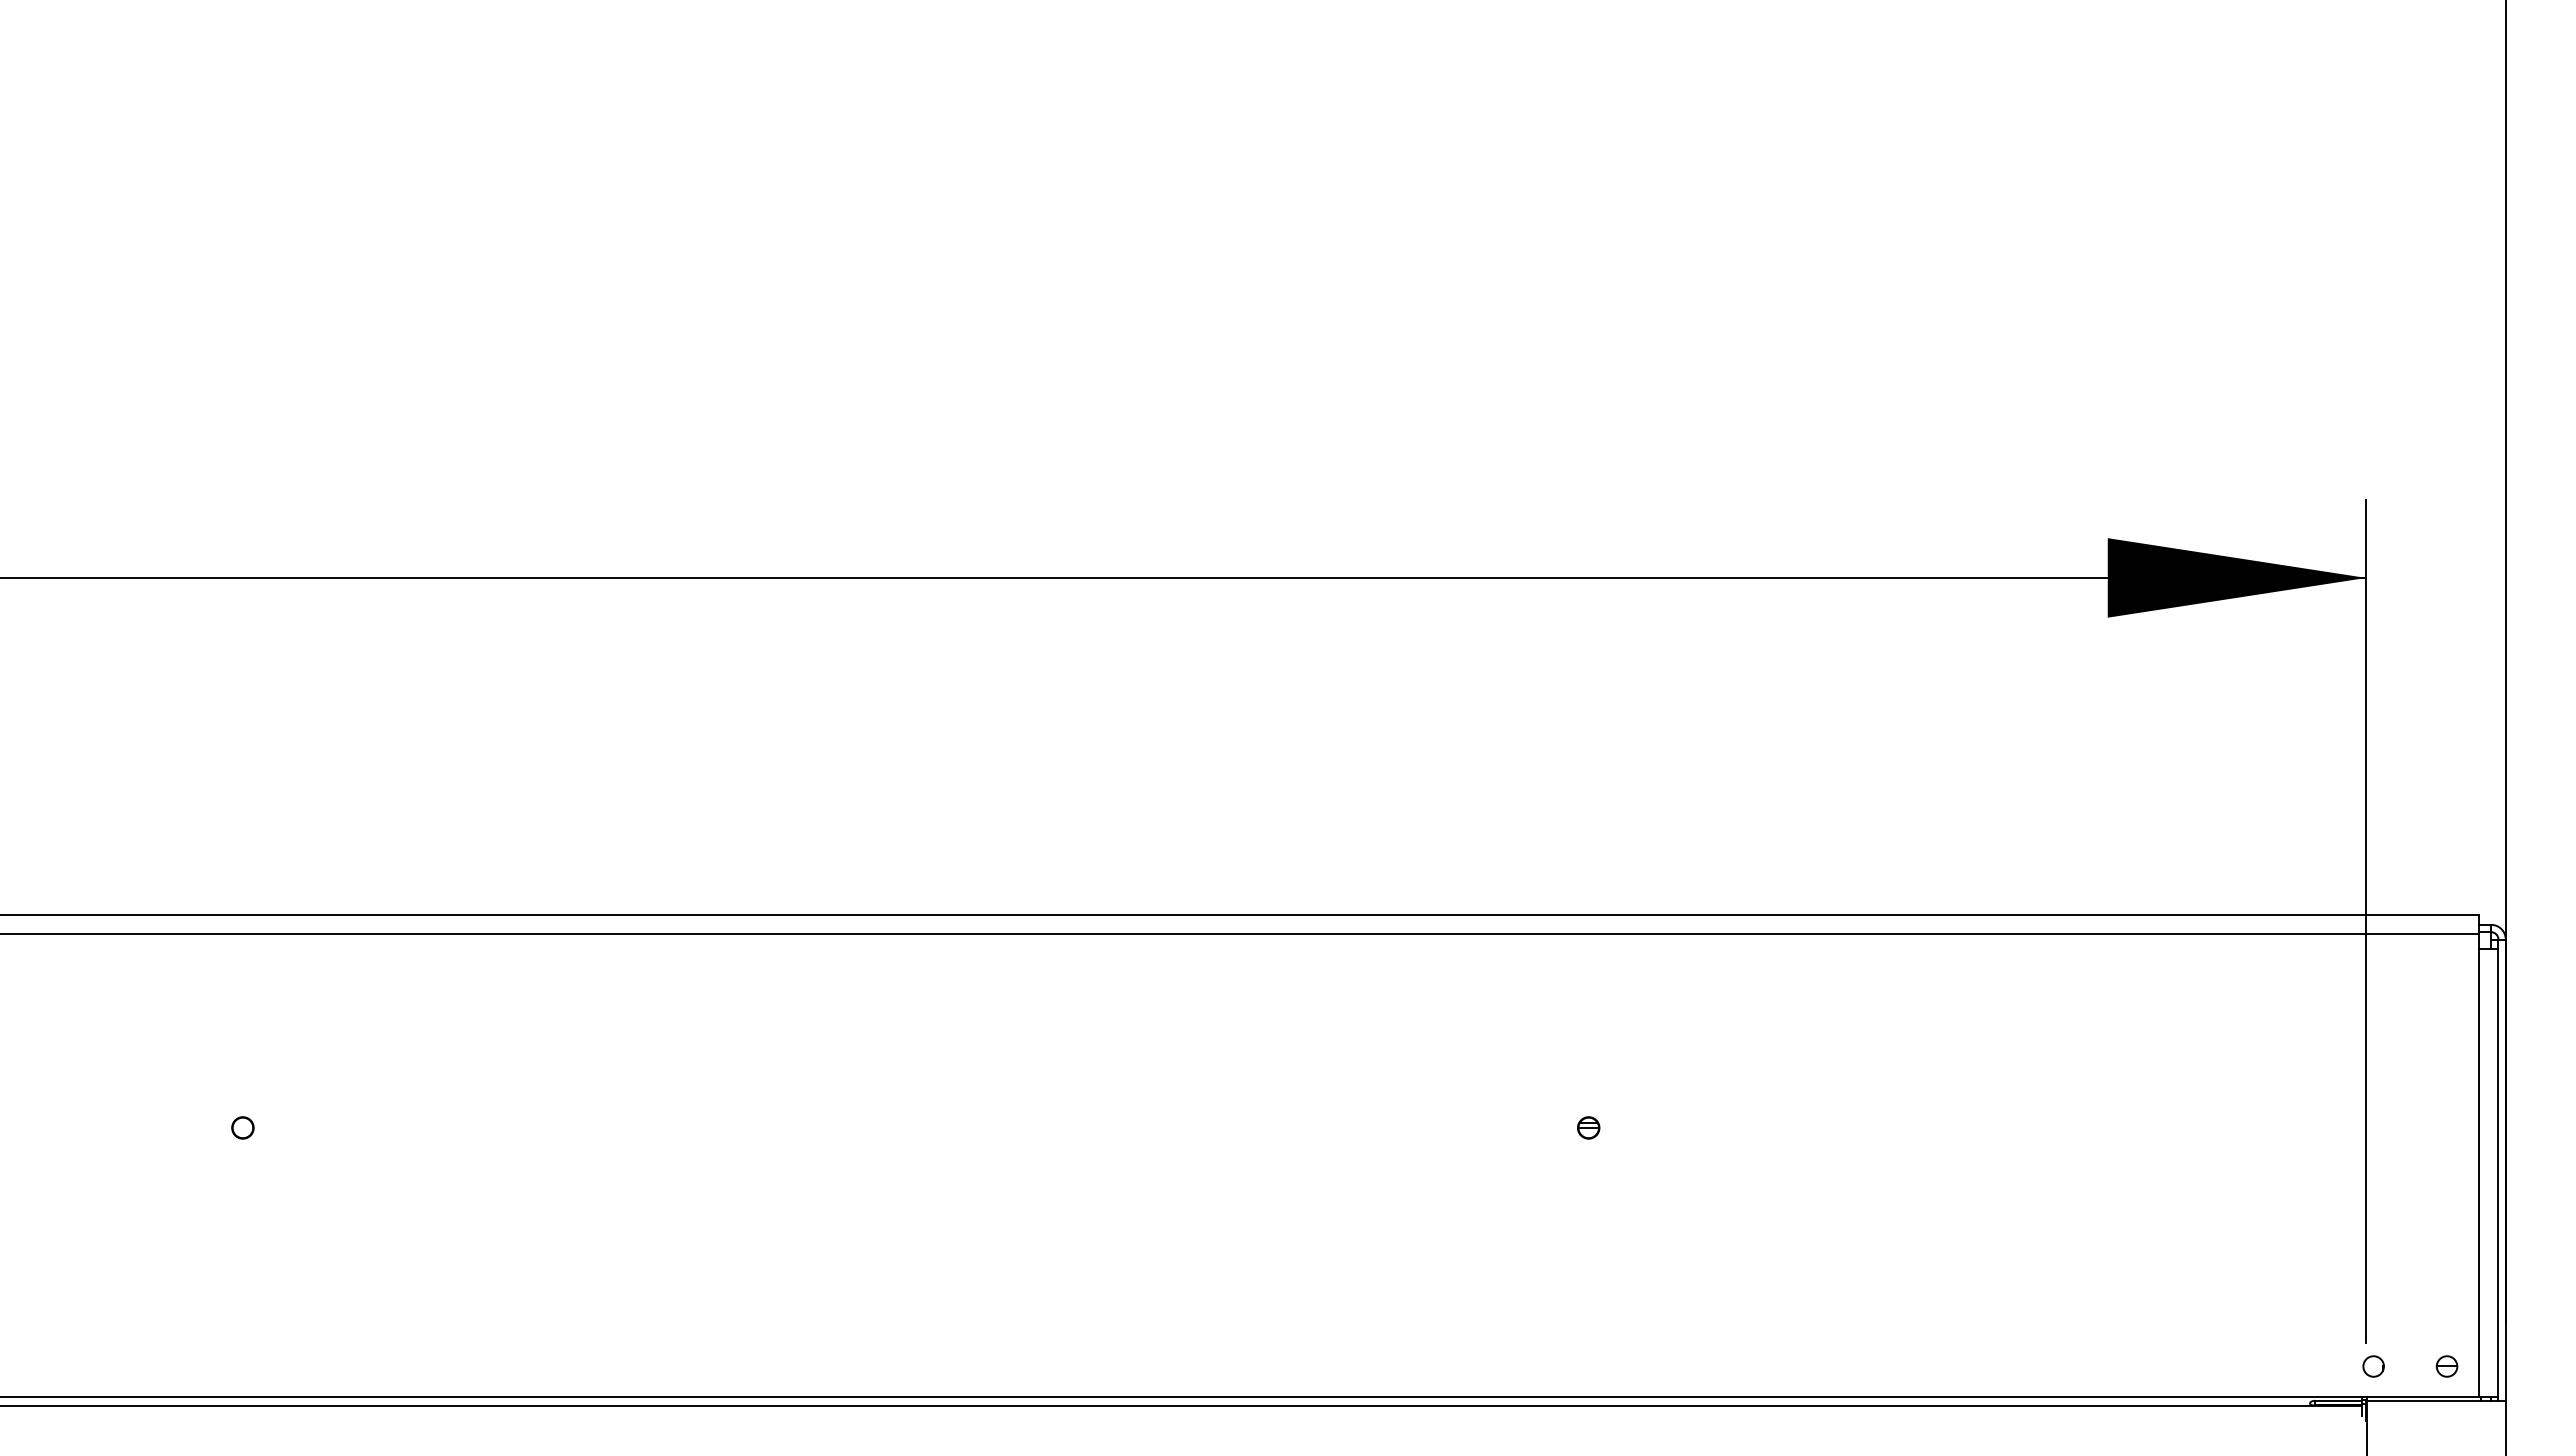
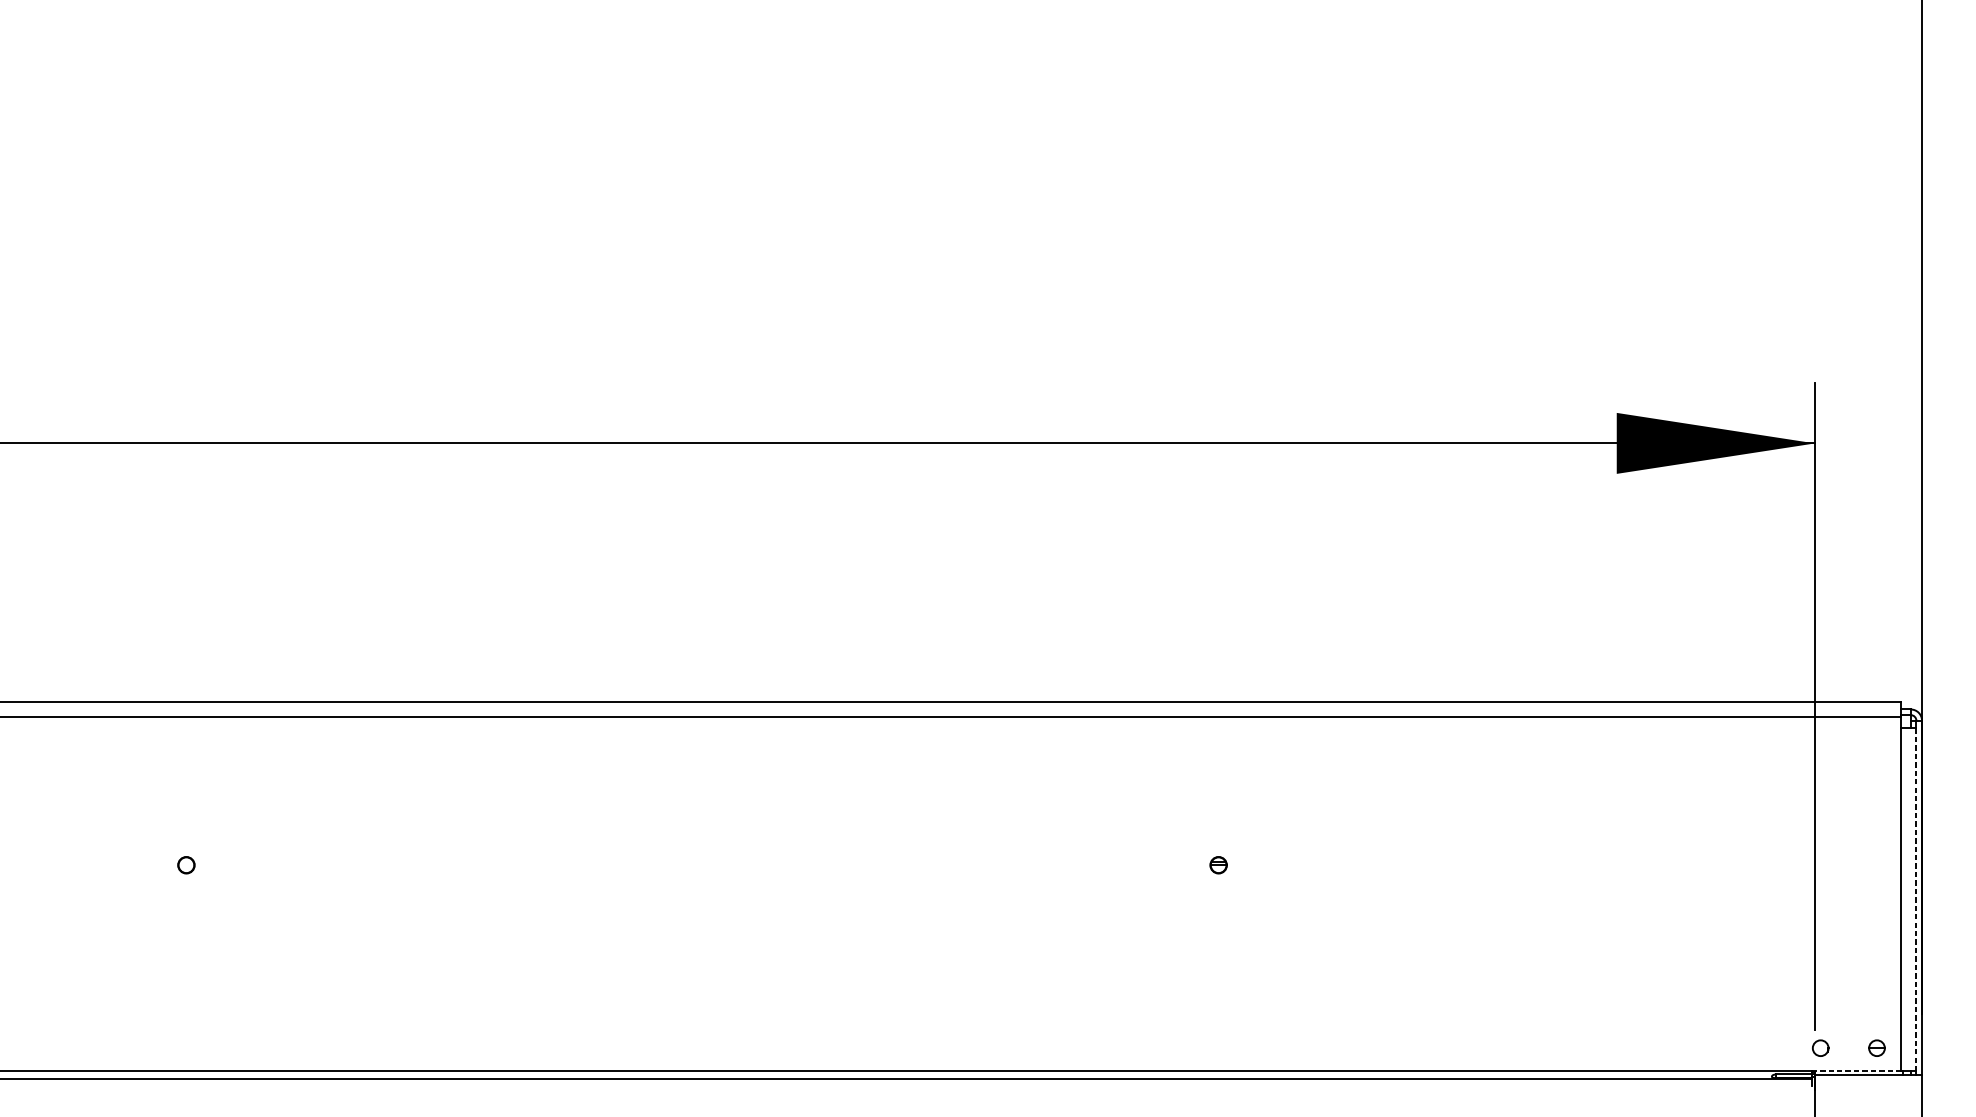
line: (2498, 1172) -> (1916, 899), solid -> dashed
line: (2420, 1396) -> (1856, 1071), solid -> dashed

